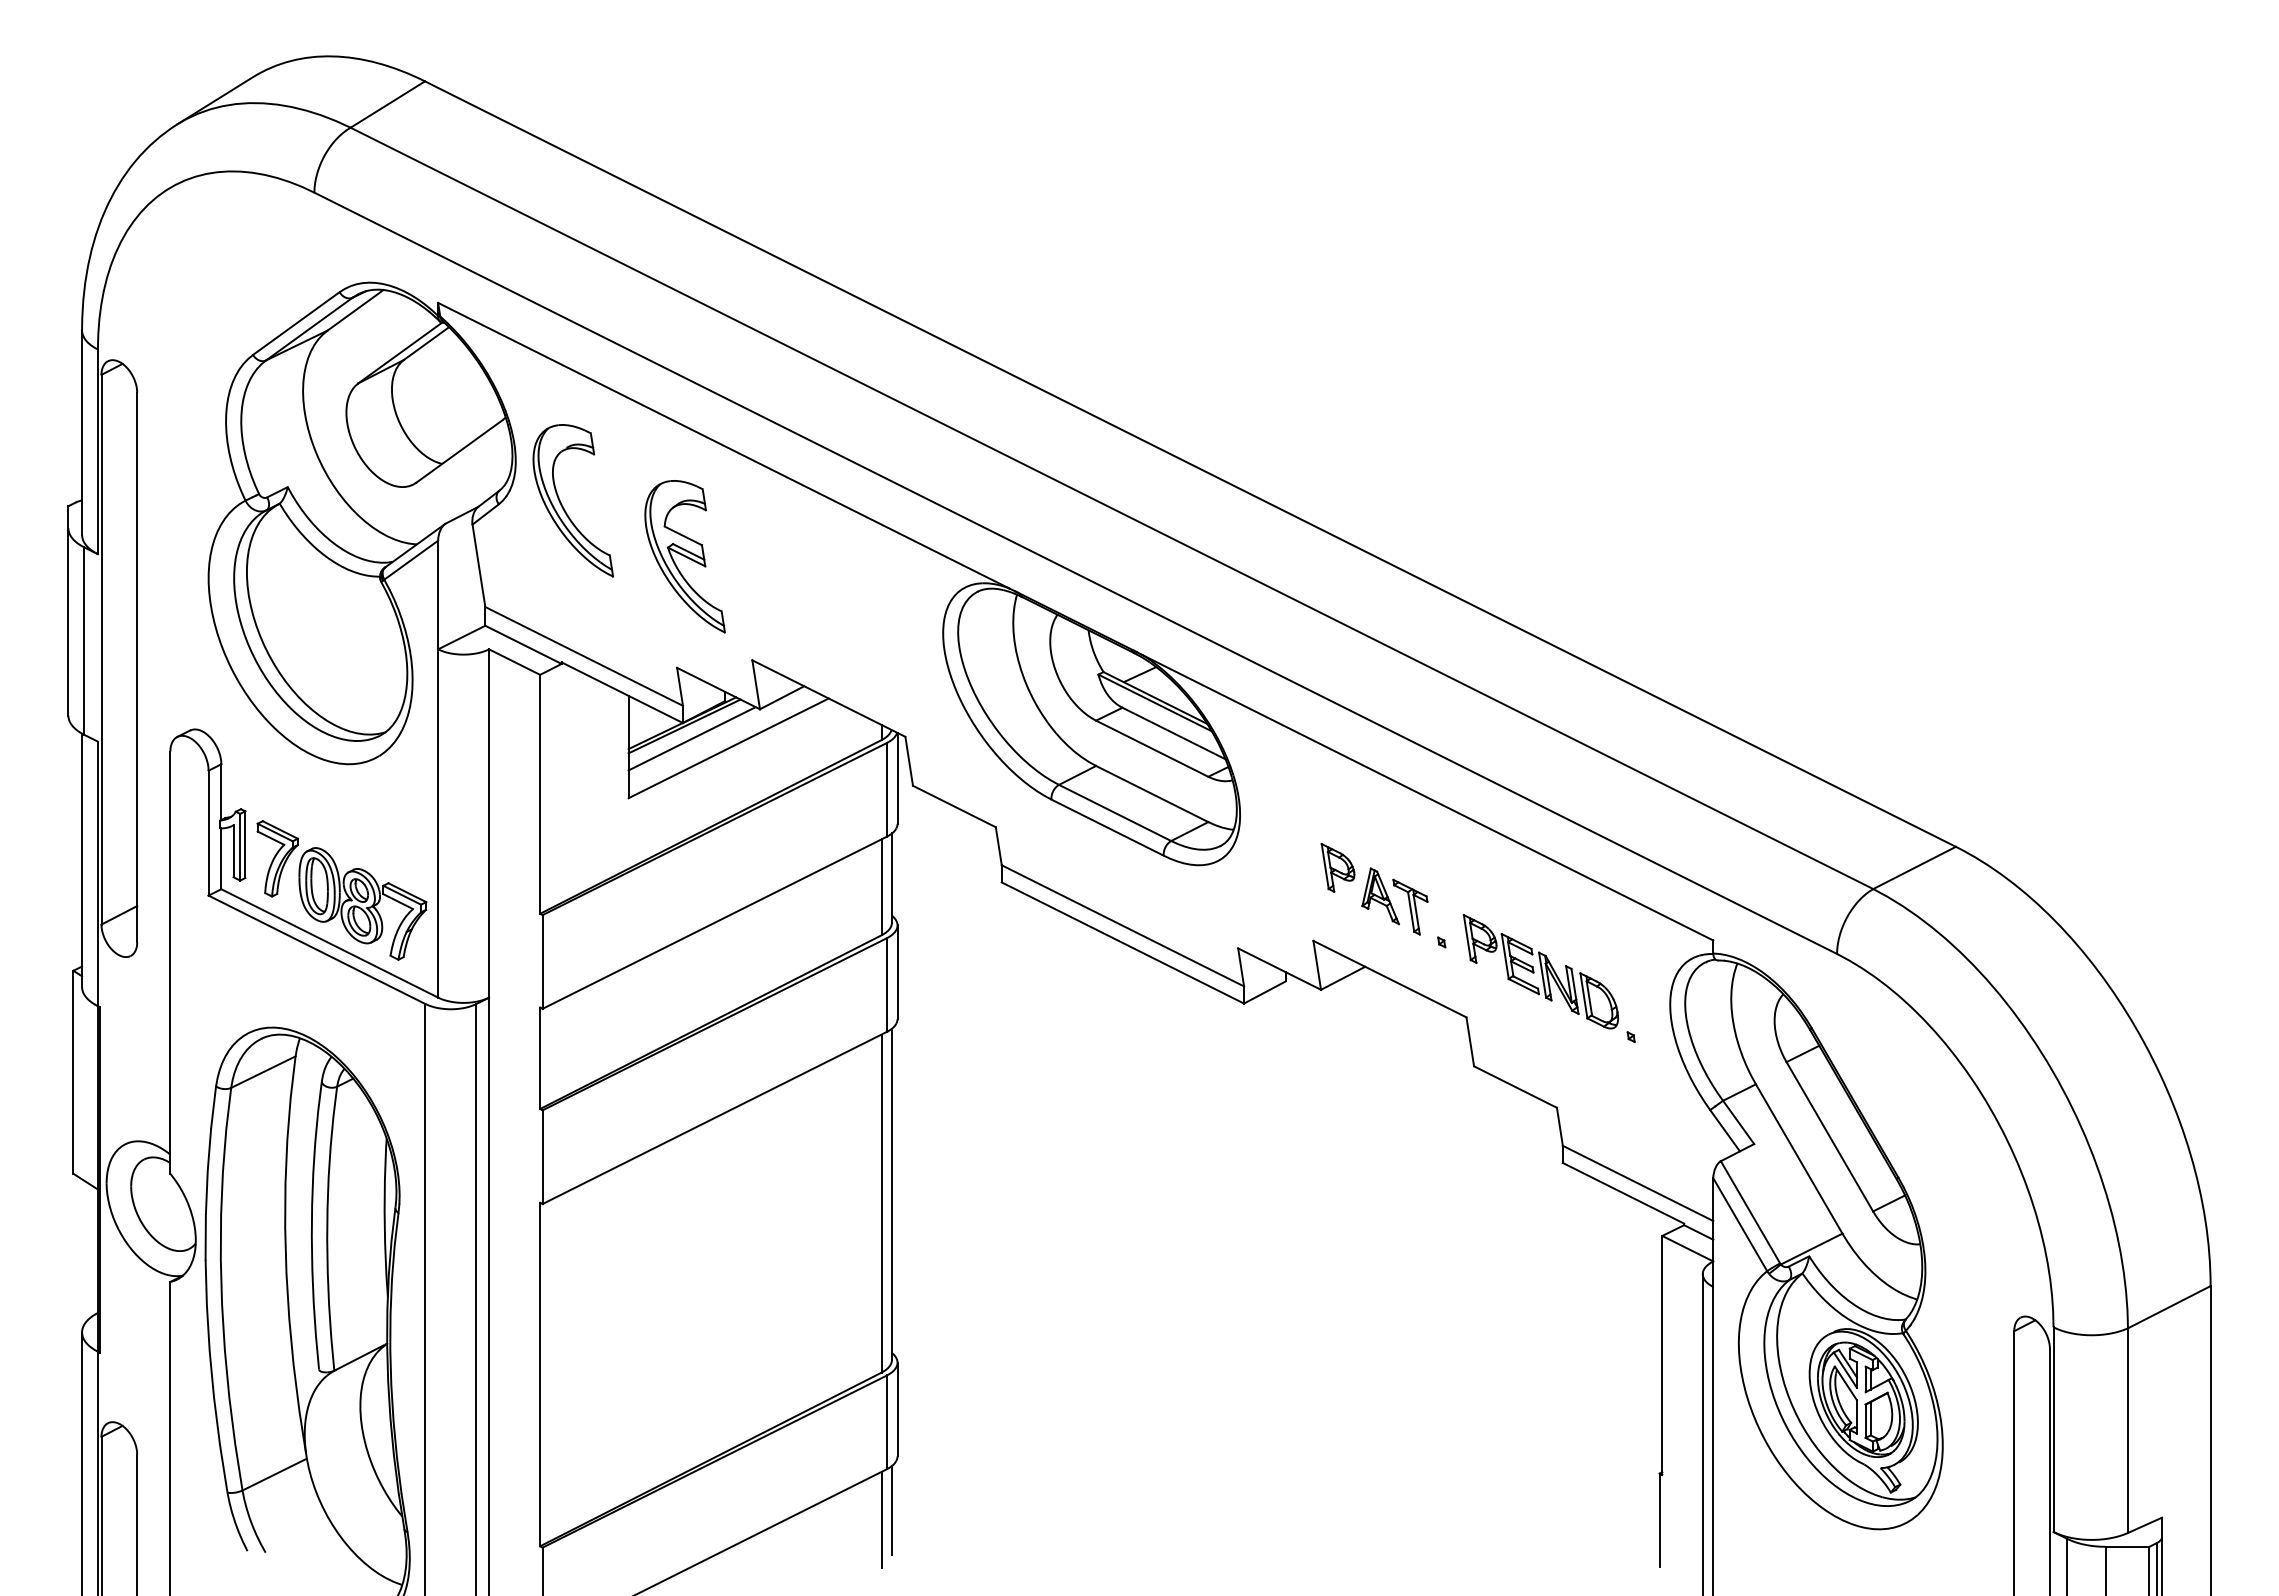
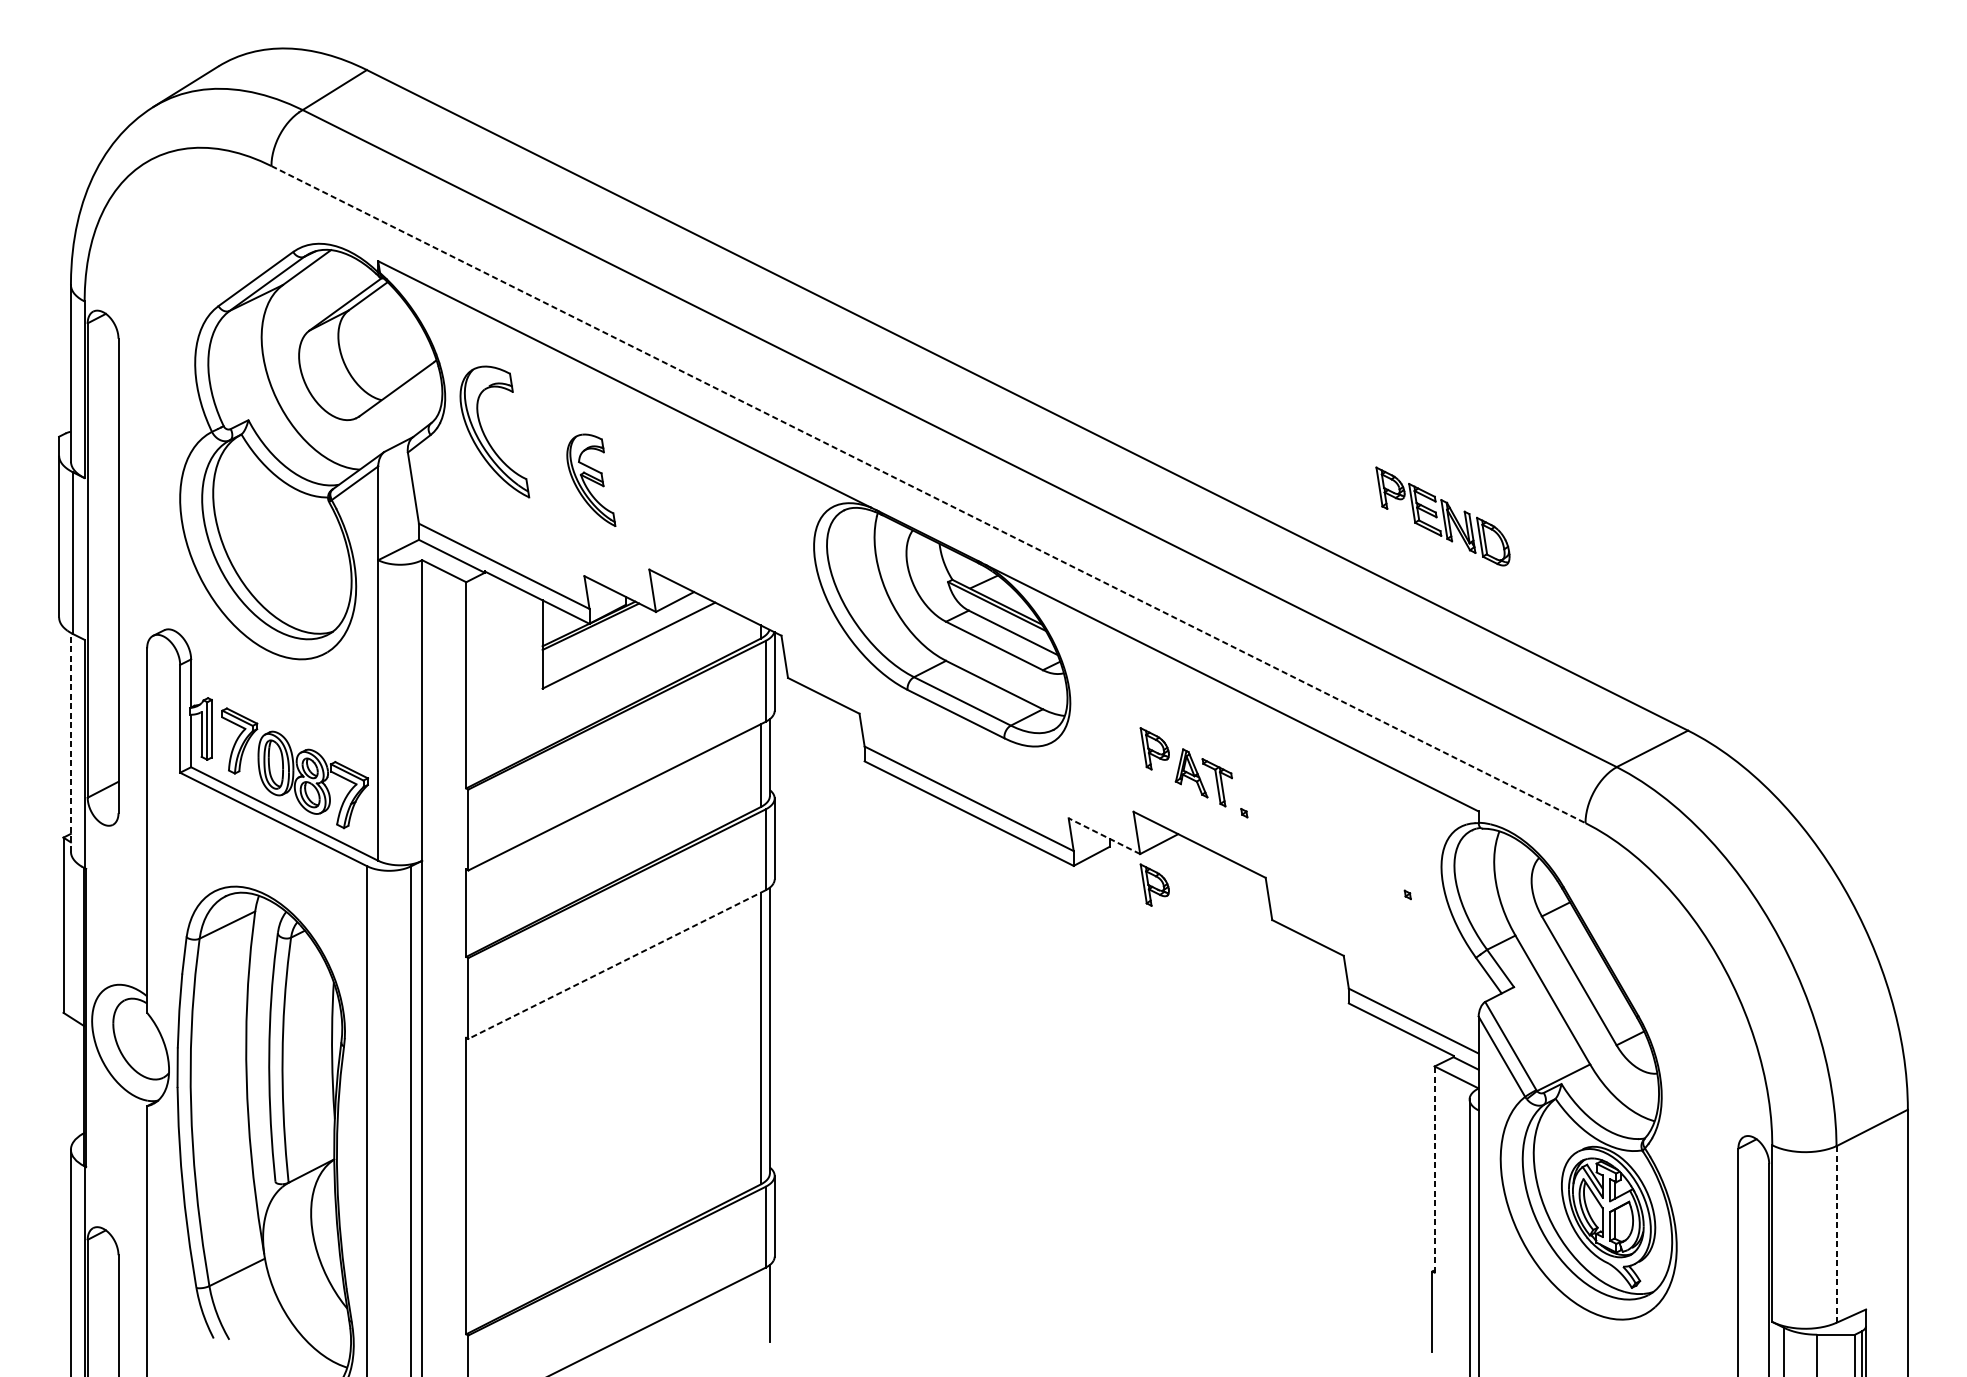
part: (684, 556) -> (590, 480), size x0.7
line: (1076, 573) -> (929, 494), solid -> dashed
line: (691, 738) -> (596, 637), removed
line: (82, 860) -> (71, 742), solid -> dashed
line: (1279, 968) -> (1104, 835), solid -> dashed
part: (1540, 971) -> (1442, 516), moved
part: (1337, 1025) -> (1154, 884), added
line: (714, 1118) -> (616, 965), solid -> dashed
line: (1662, 1354) -> (1434, 1168), solid -> dashed
line: (2128, 1431) -> (1837, 1235), solid -> dashed
line: (881, 1519) -> (760, 1311), removed

